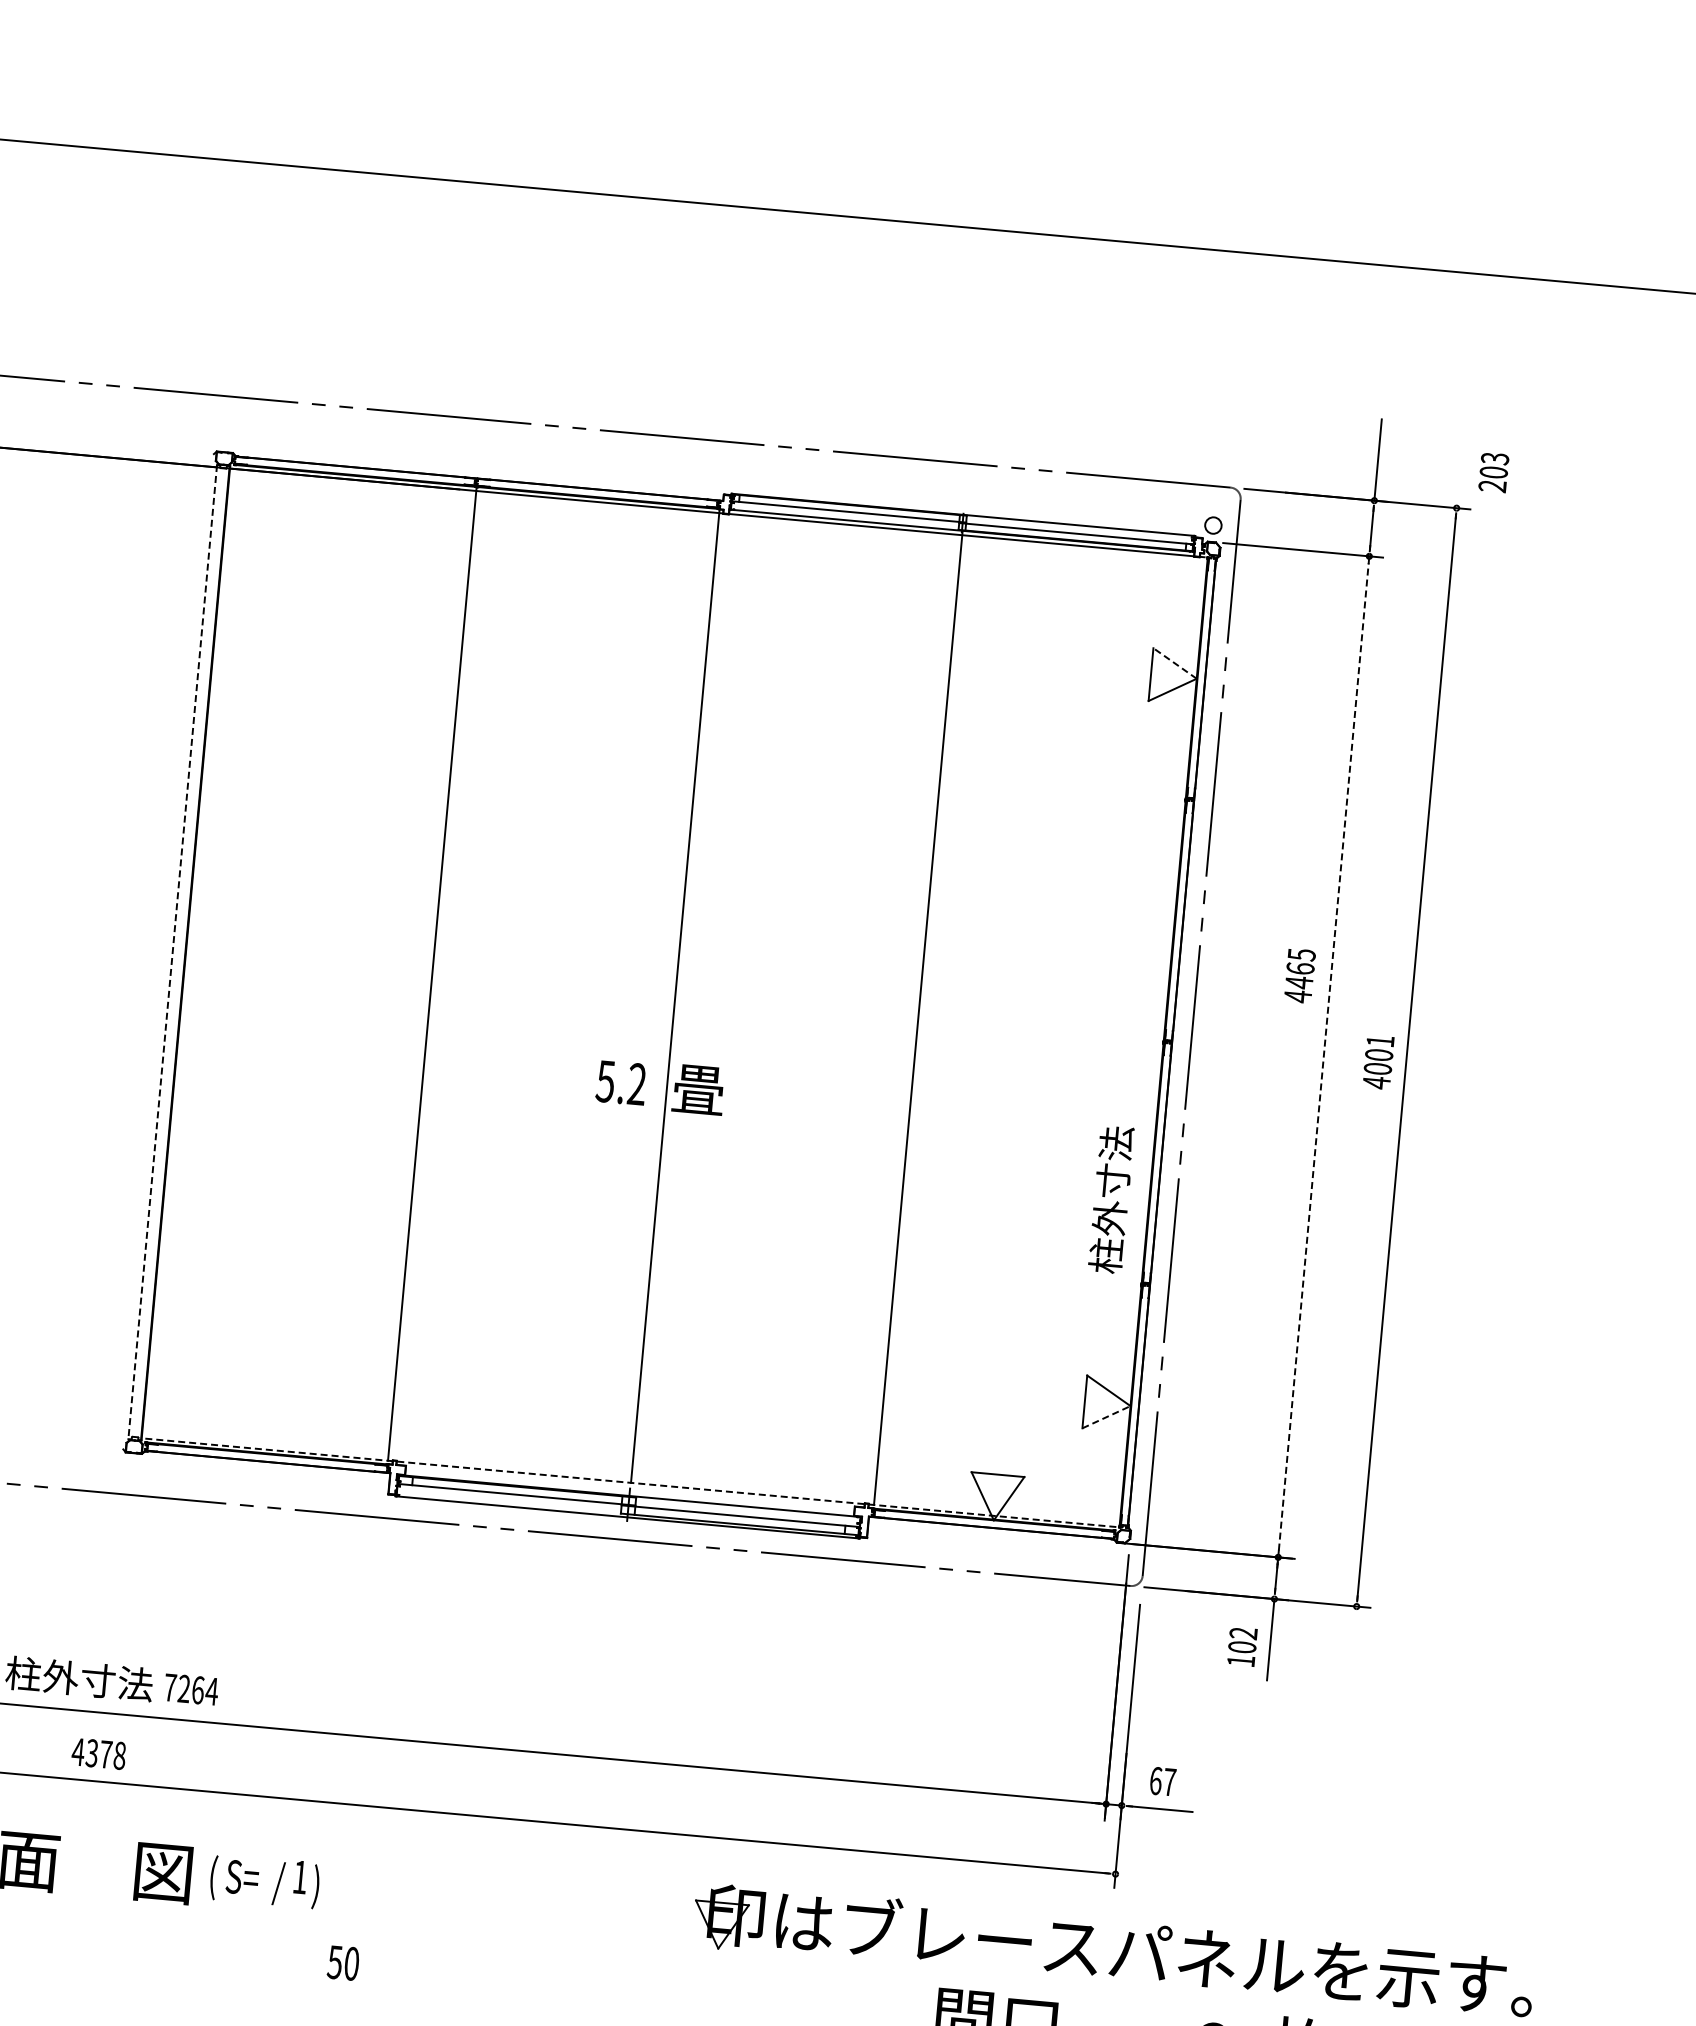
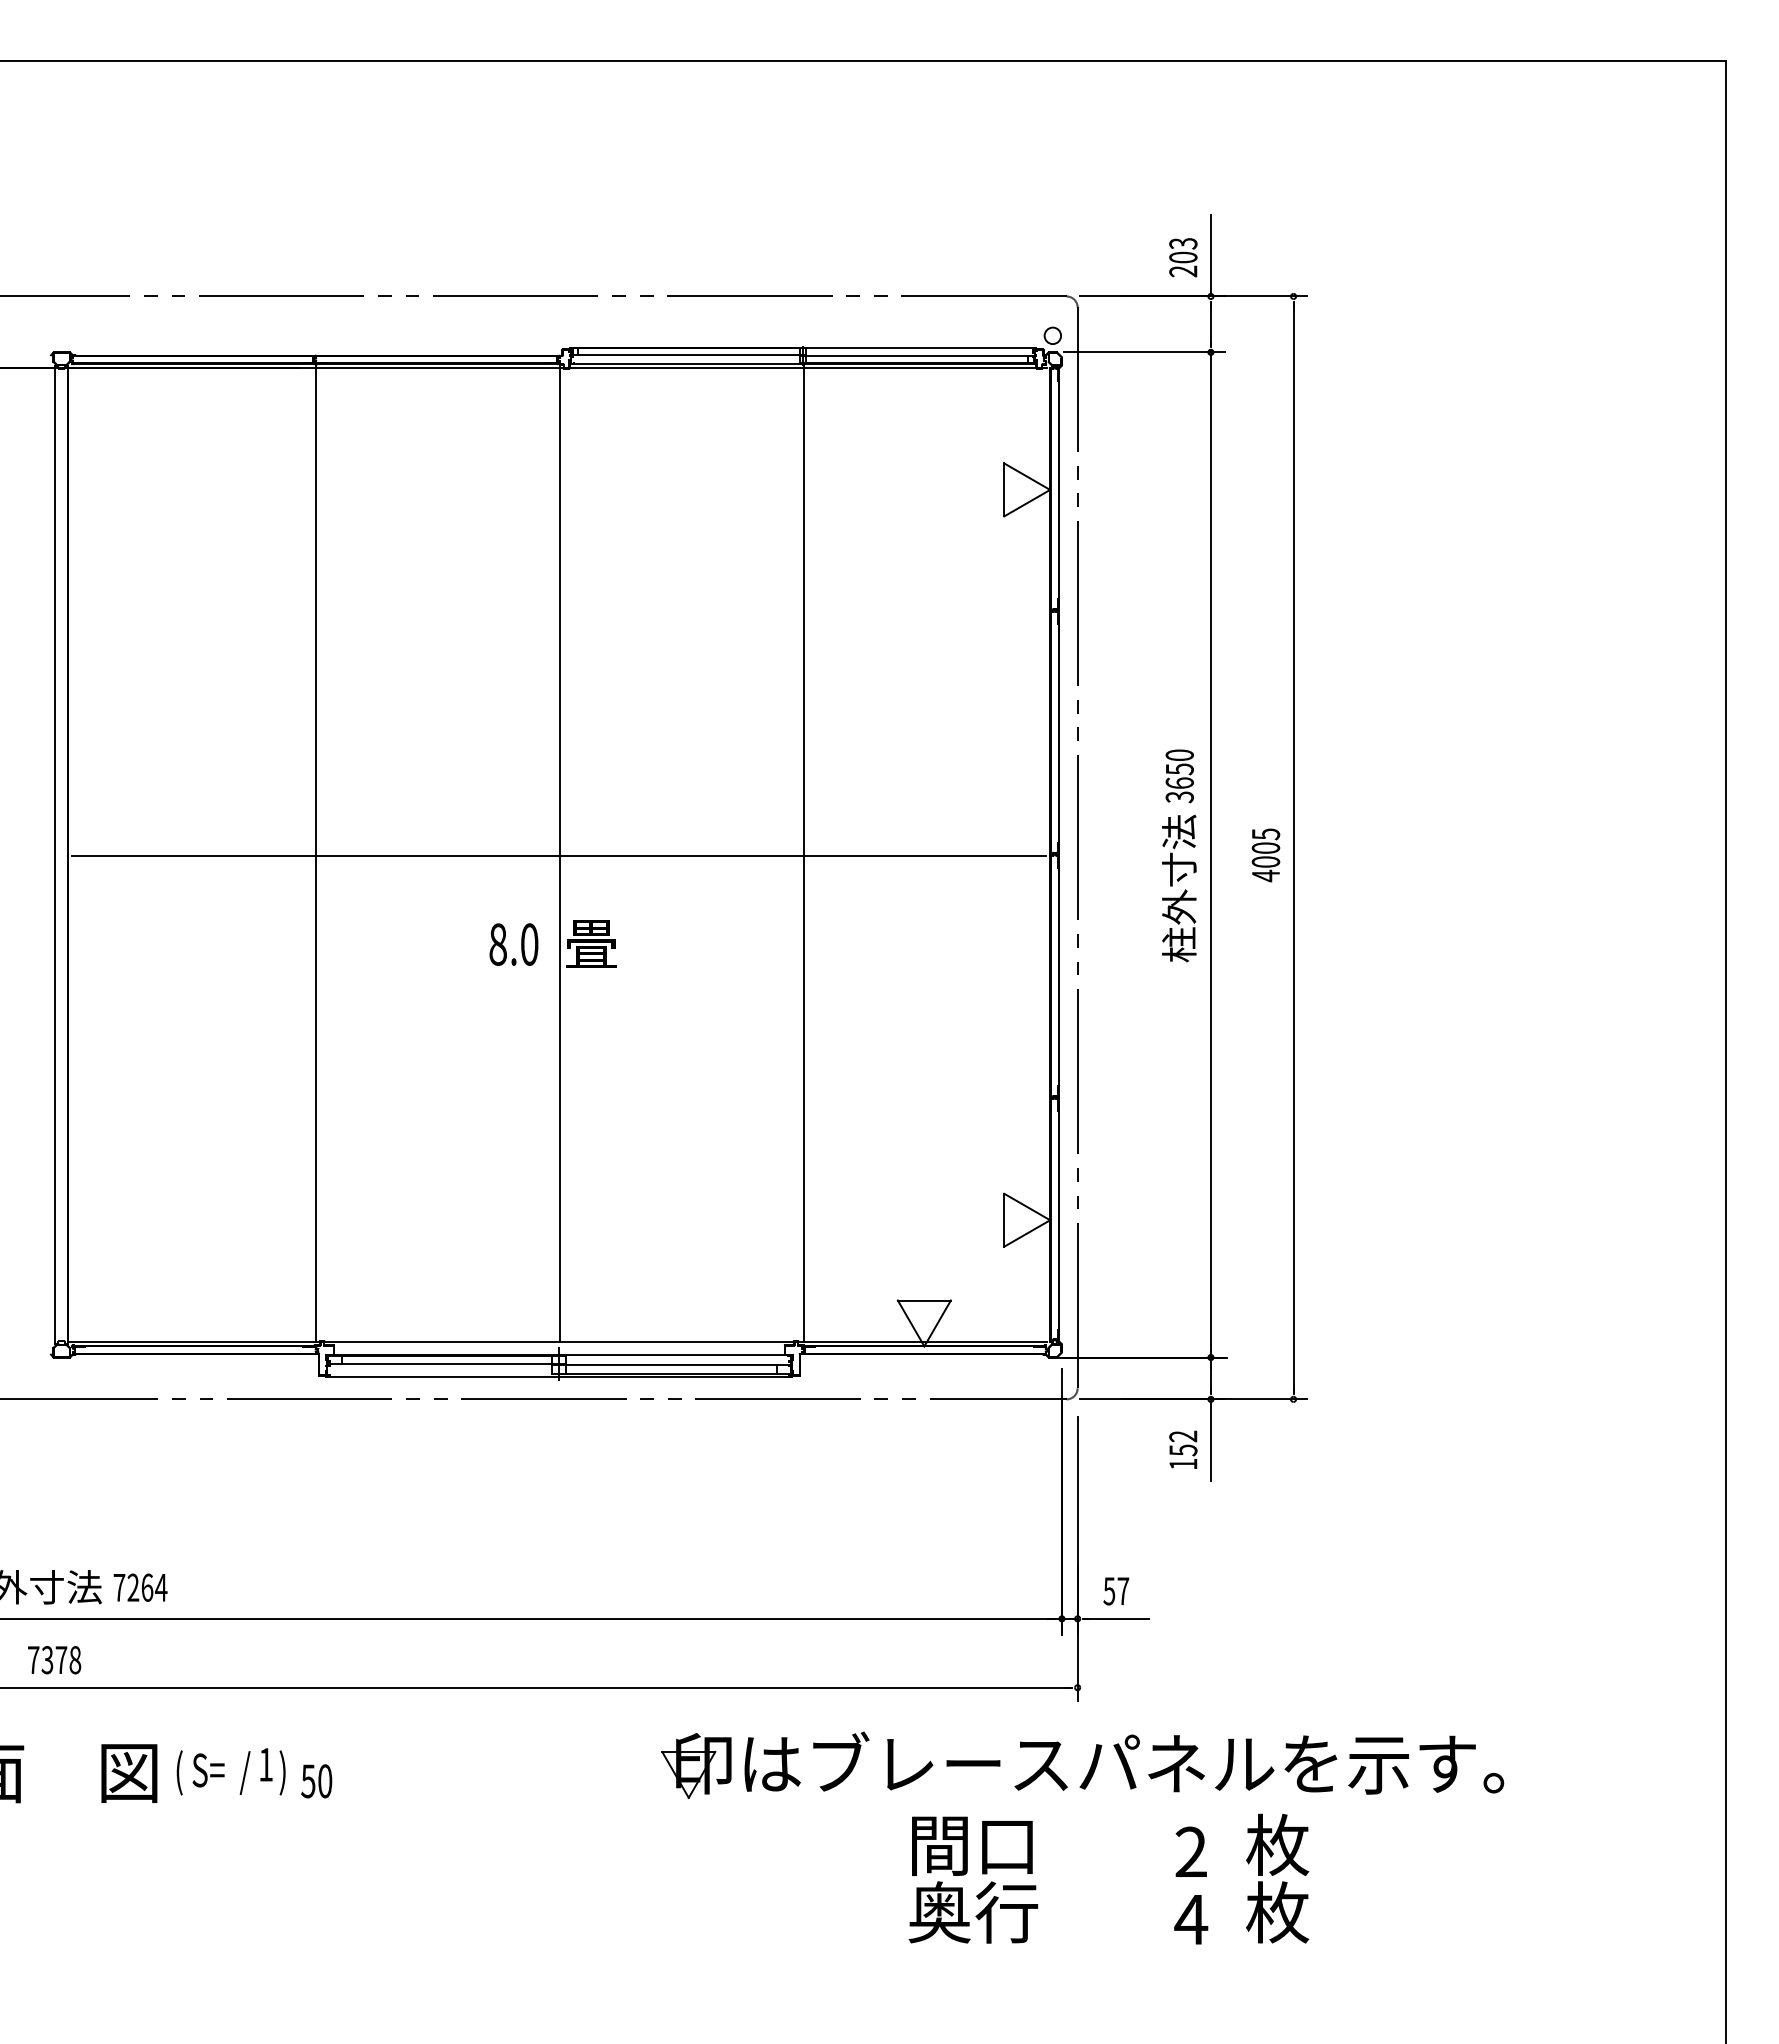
text: (1494, 472) -> (1183, 257), moved
line: (1175, 663) -> (1027, 476), dashed -> solid
line: (173, 952) -> (55, 855), dashed -> solid
text: (1299, 975) -> (1179, 776), 4465 -> 3650
line: (673, 998) -> (558, 855), added
text: (1380, 1041) -> (1266, 834), 4001 -> 4005
line: (1323, 1056) -> (1210, 854), dashed -> solid
text: (621, 1082) -> (513, 944), 5.2 -> 8.0
text: (1111, 1199) -> (1179, 888), moved
line: (1106, 1417) -> (1027, 1233), dashed -> solid
line: (628, 1482) -> (557, 1341), dashed -> solid
text: (1242, 1647) -> (1183, 1450), 102 -> 152
text: (78, 1751) -> (33, 1659), 4378 -> 7378
text: (1155, 1781) -> (1109, 1591), 67 -> 57
text: (343, 1963) -> (316, 1781), moved

